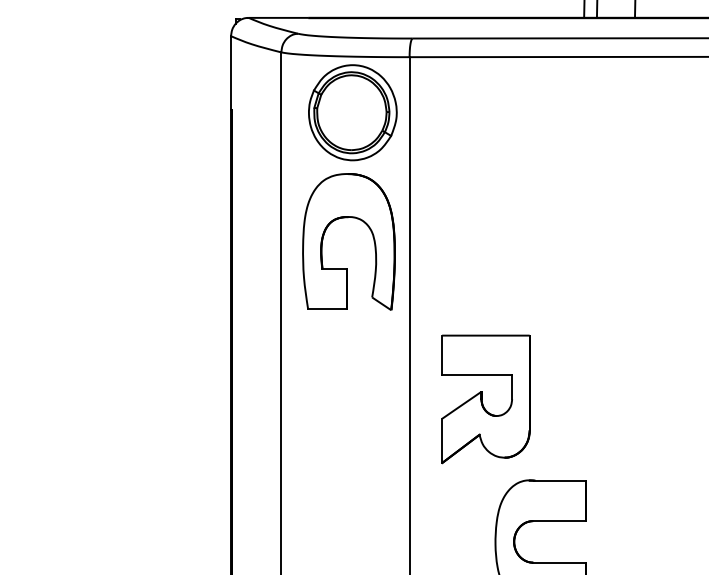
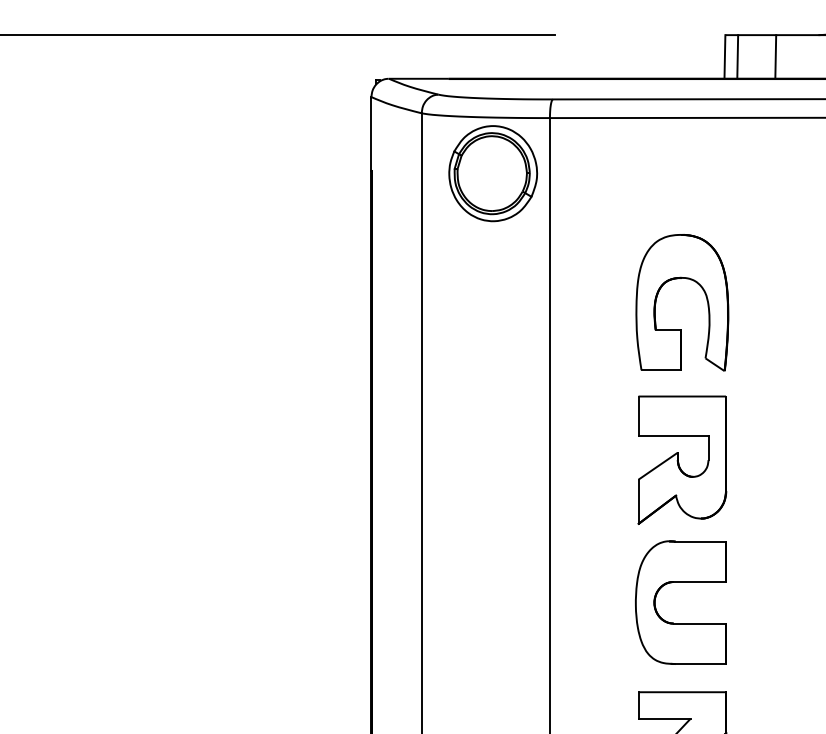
part: (369, 229) -> (702, 290), moved
part: (486, 398) -> (682, 459), moved

